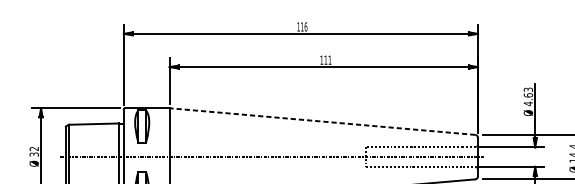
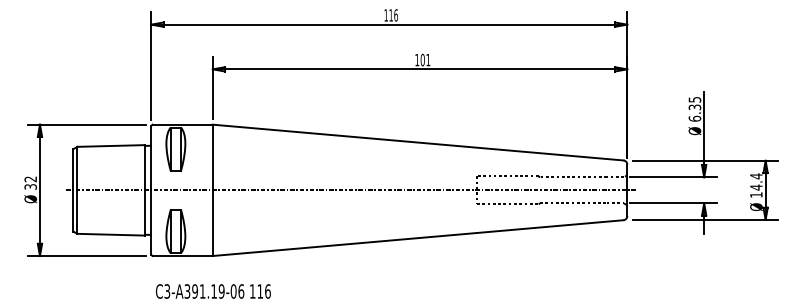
text: (325, 59) -> (422, 59), 111 -> 101
text: (528, 96) -> (694, 109), 4.63 -> 6.35
line: (321, 121) -> (417, 142), dashed -> solid

